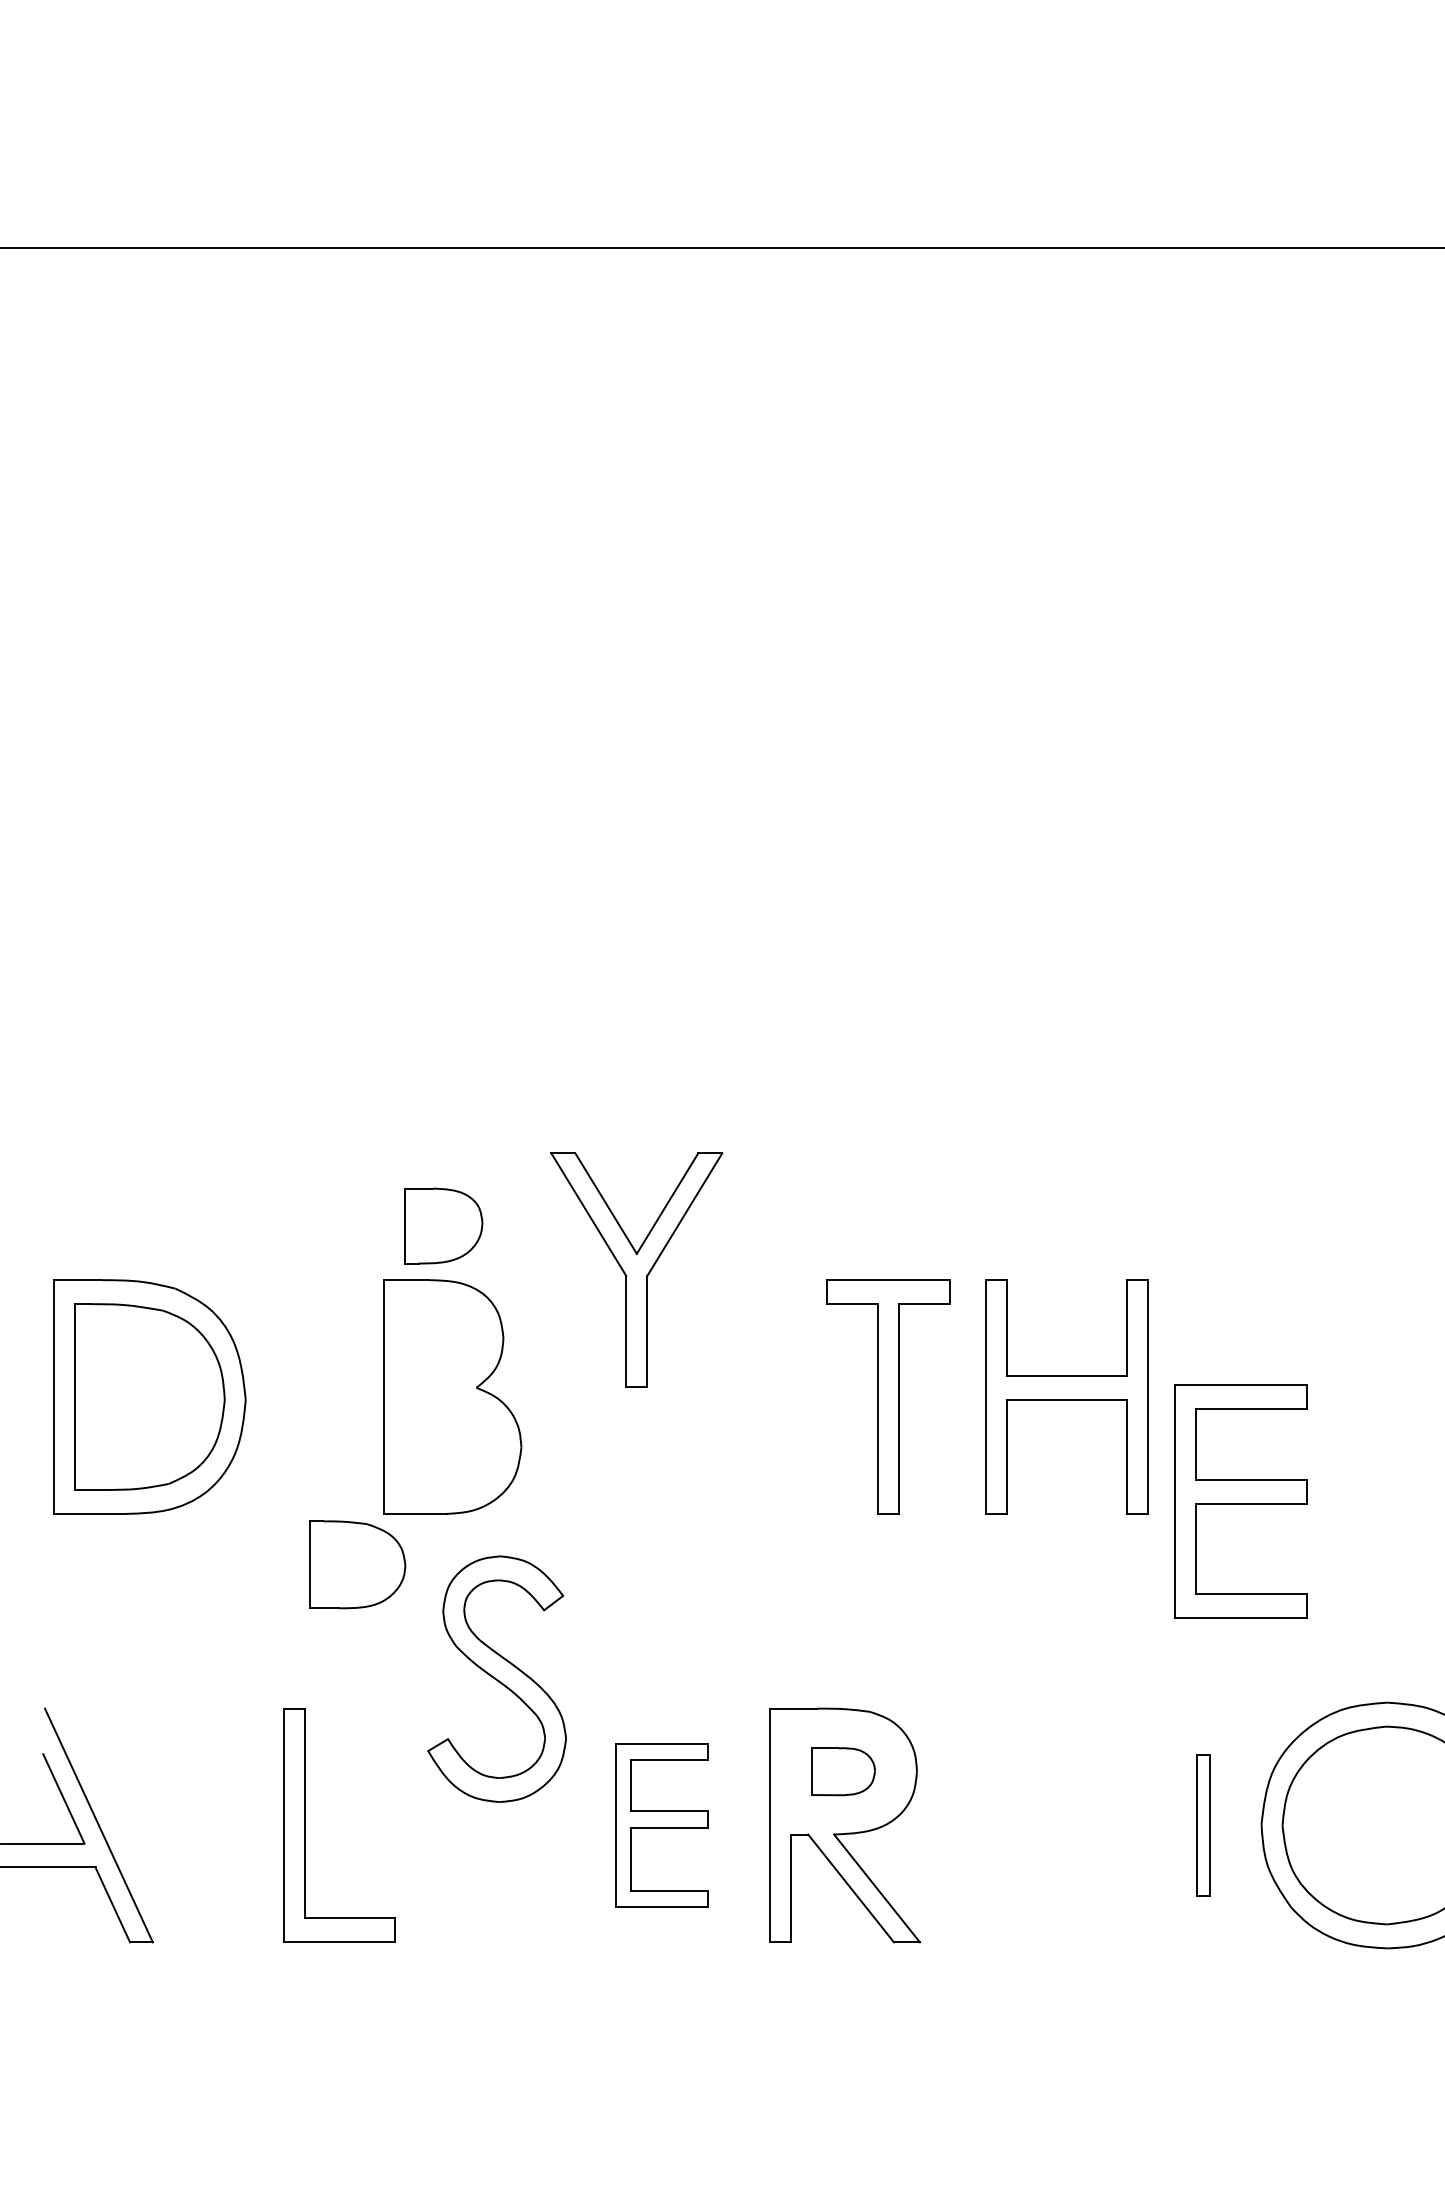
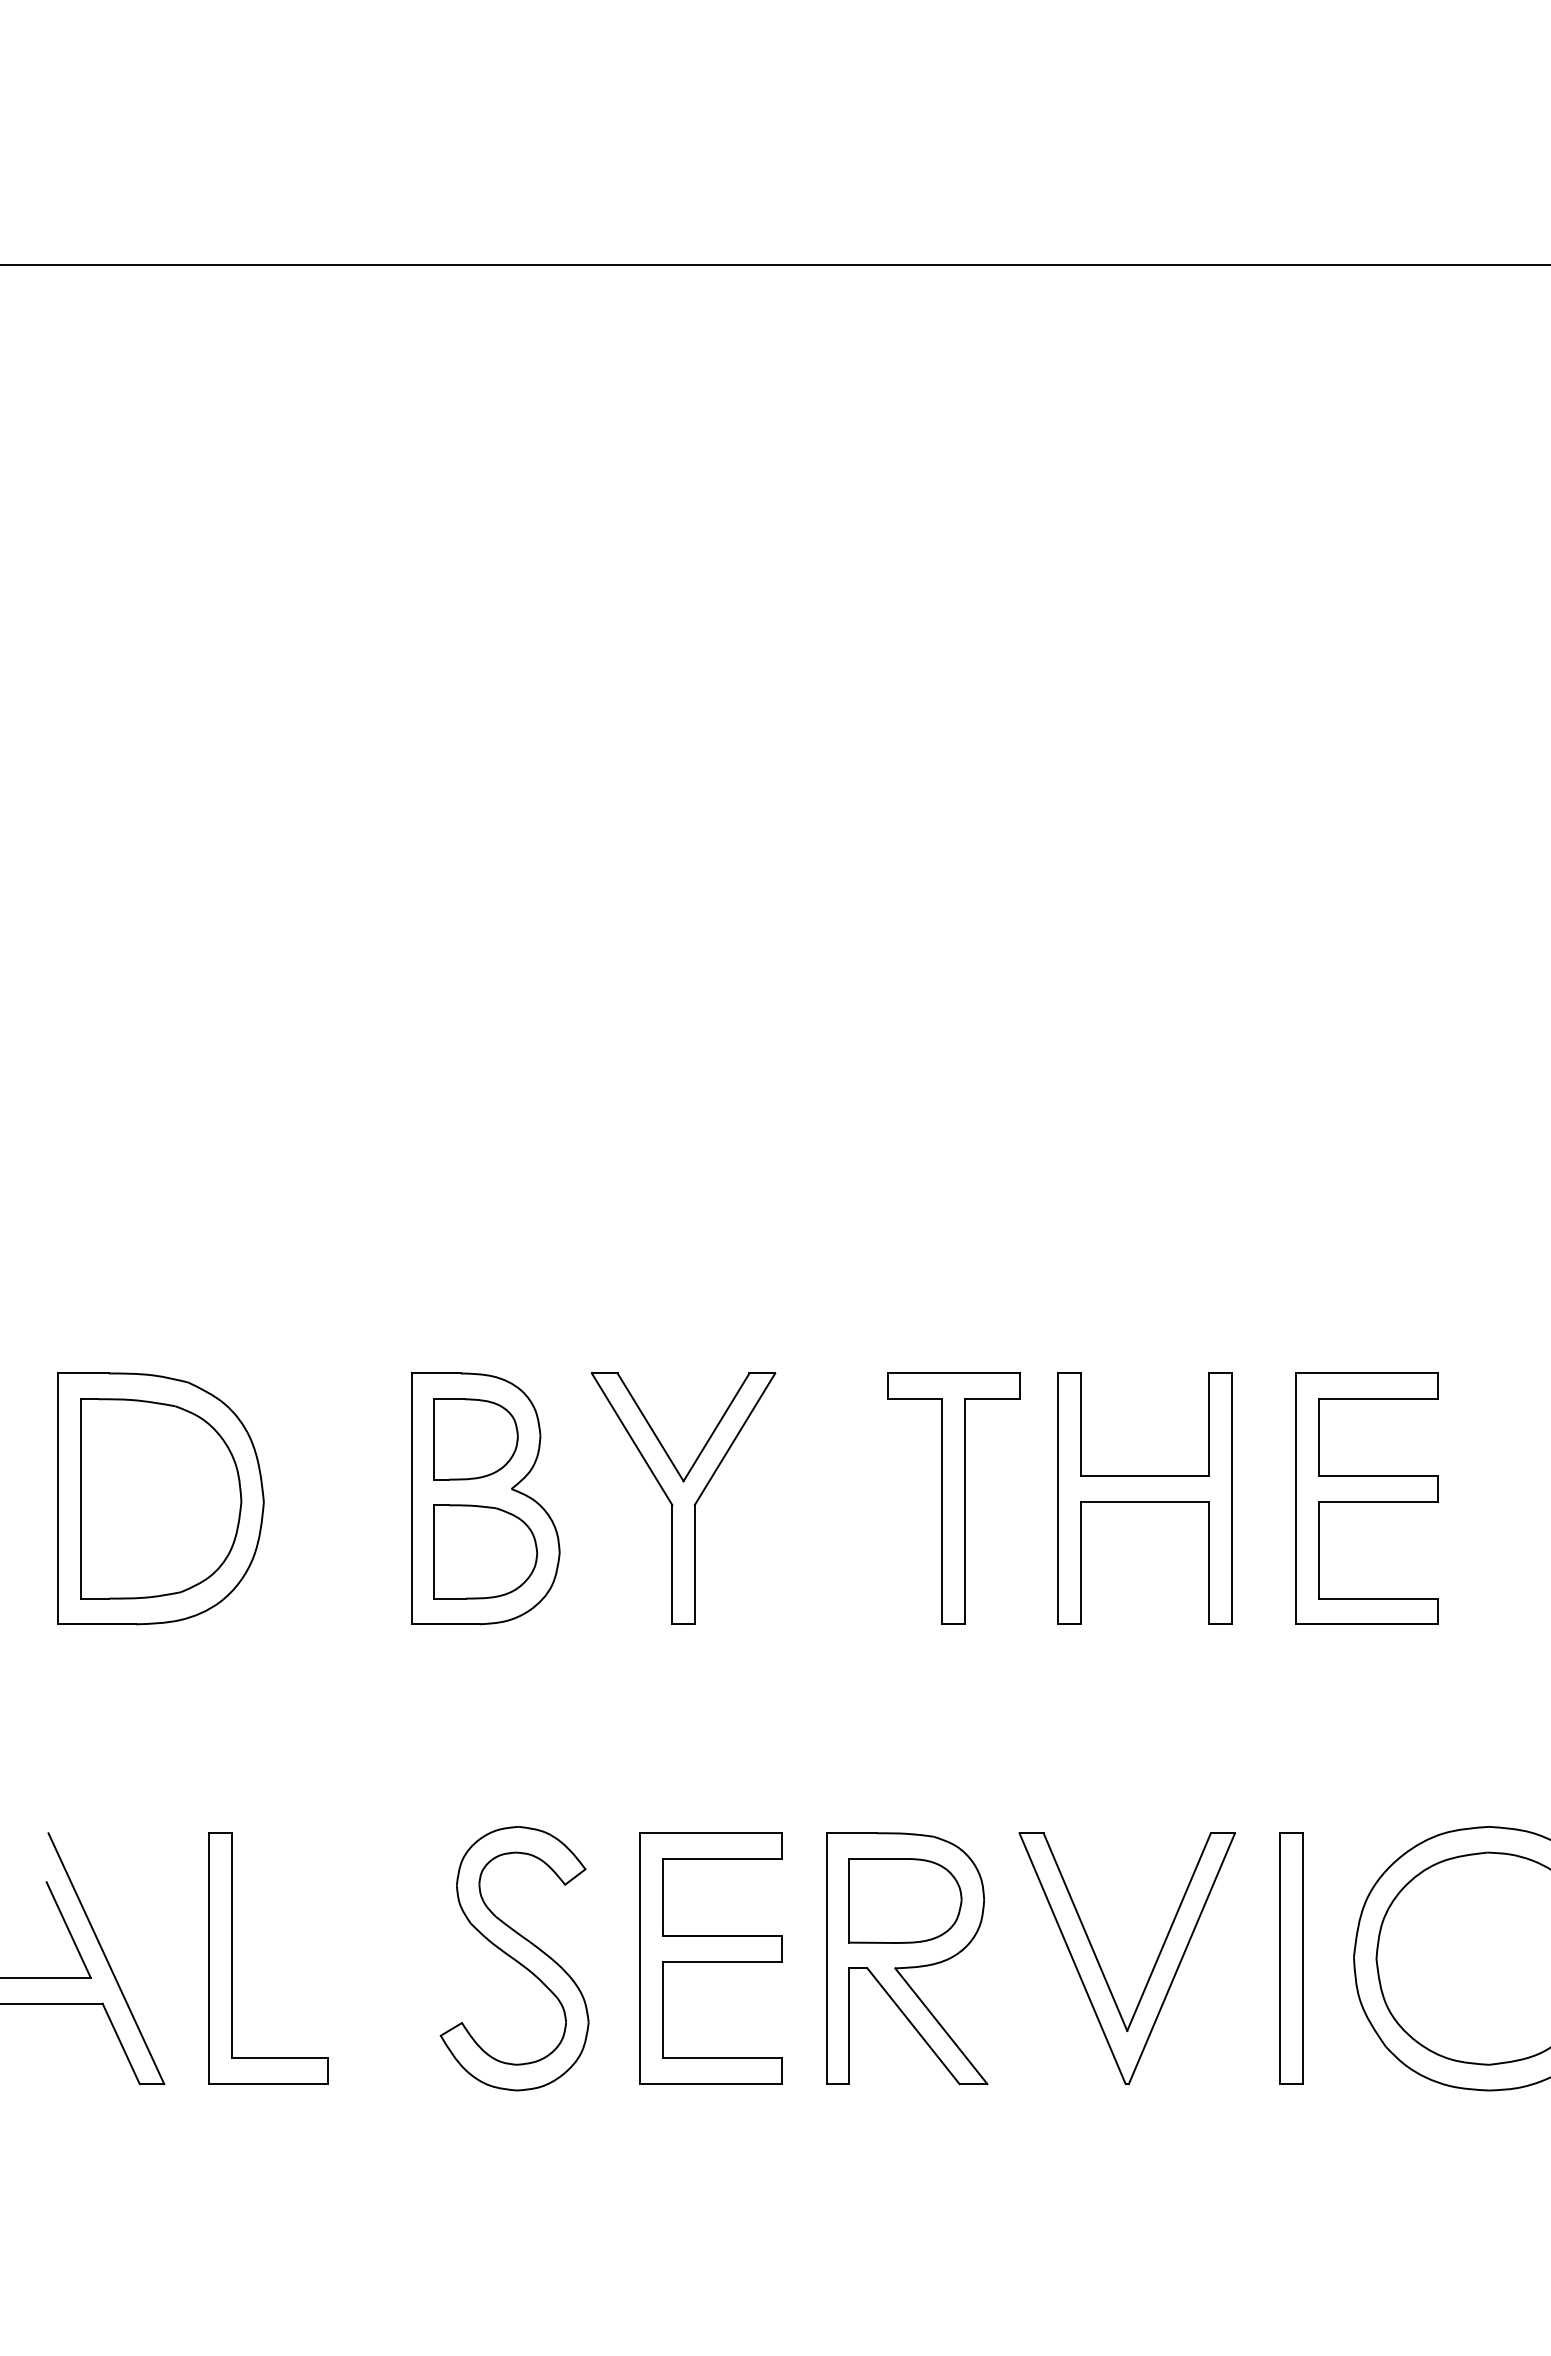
part: (442, 1226) -> (475, 1439), moved
part: (636, 1269) -> (683, 1498), moved
part: (1240, 1501) -> (1366, 1498), moved
part: (357, 1564) -> (485, 1551), moved
part: (496, 1679) -> (514, 1958), moved
part: (843, 1771) -> (905, 1900), size x1.67
part: (305, 1825) -> (232, 1958), moved
part: (661, 1825) -> (710, 1958), size x1.43
part: (1203, 1825) -> (1291, 1958), size x1.67
part: (1027, 1835) -> (1102, 1969), added

